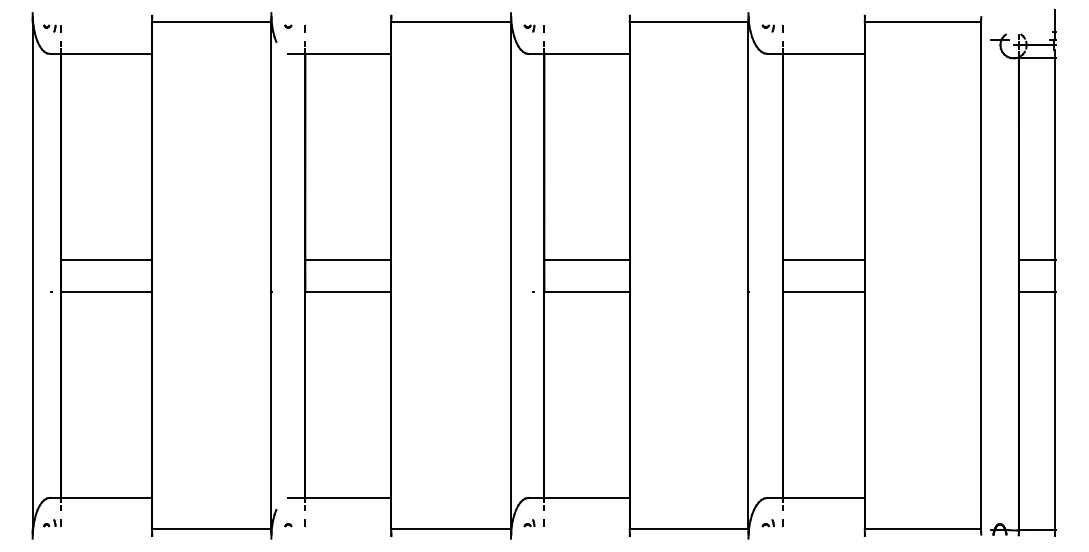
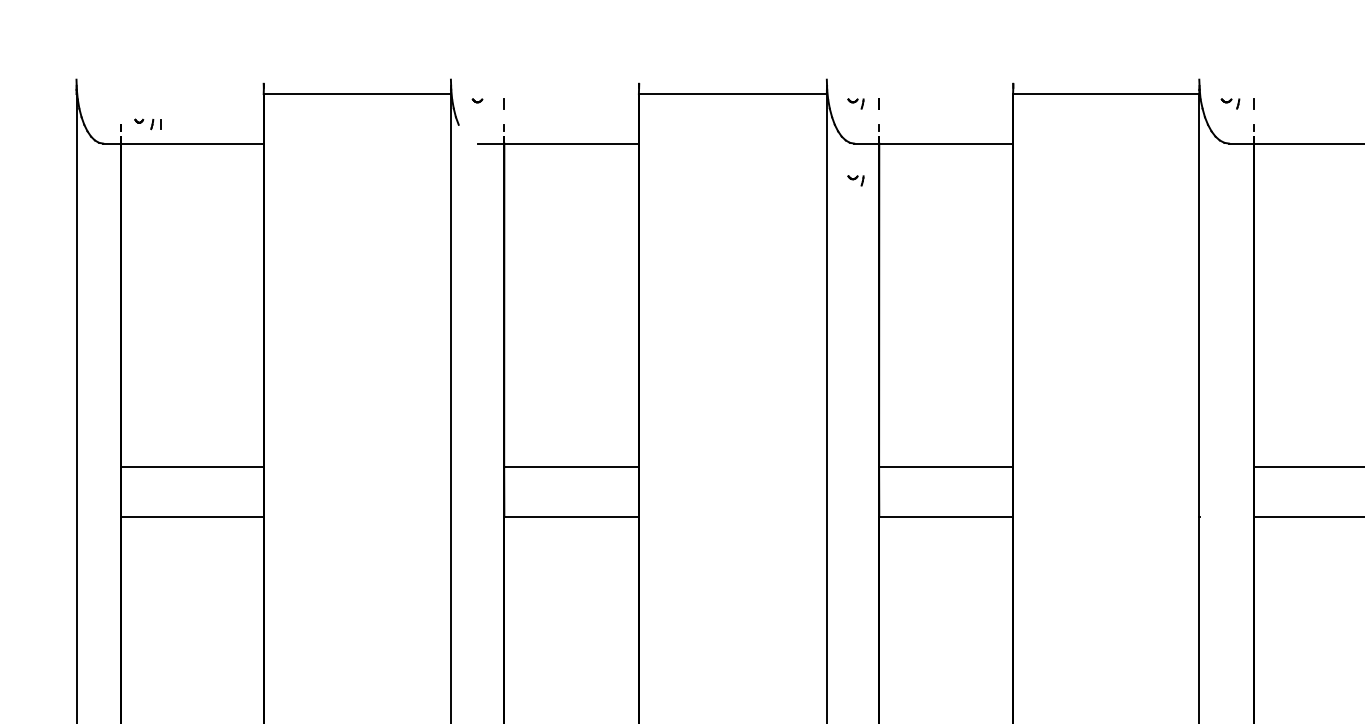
part: (52, 28) -> (148, 124), moved
part: (529, 77) -> (855, 180), added

